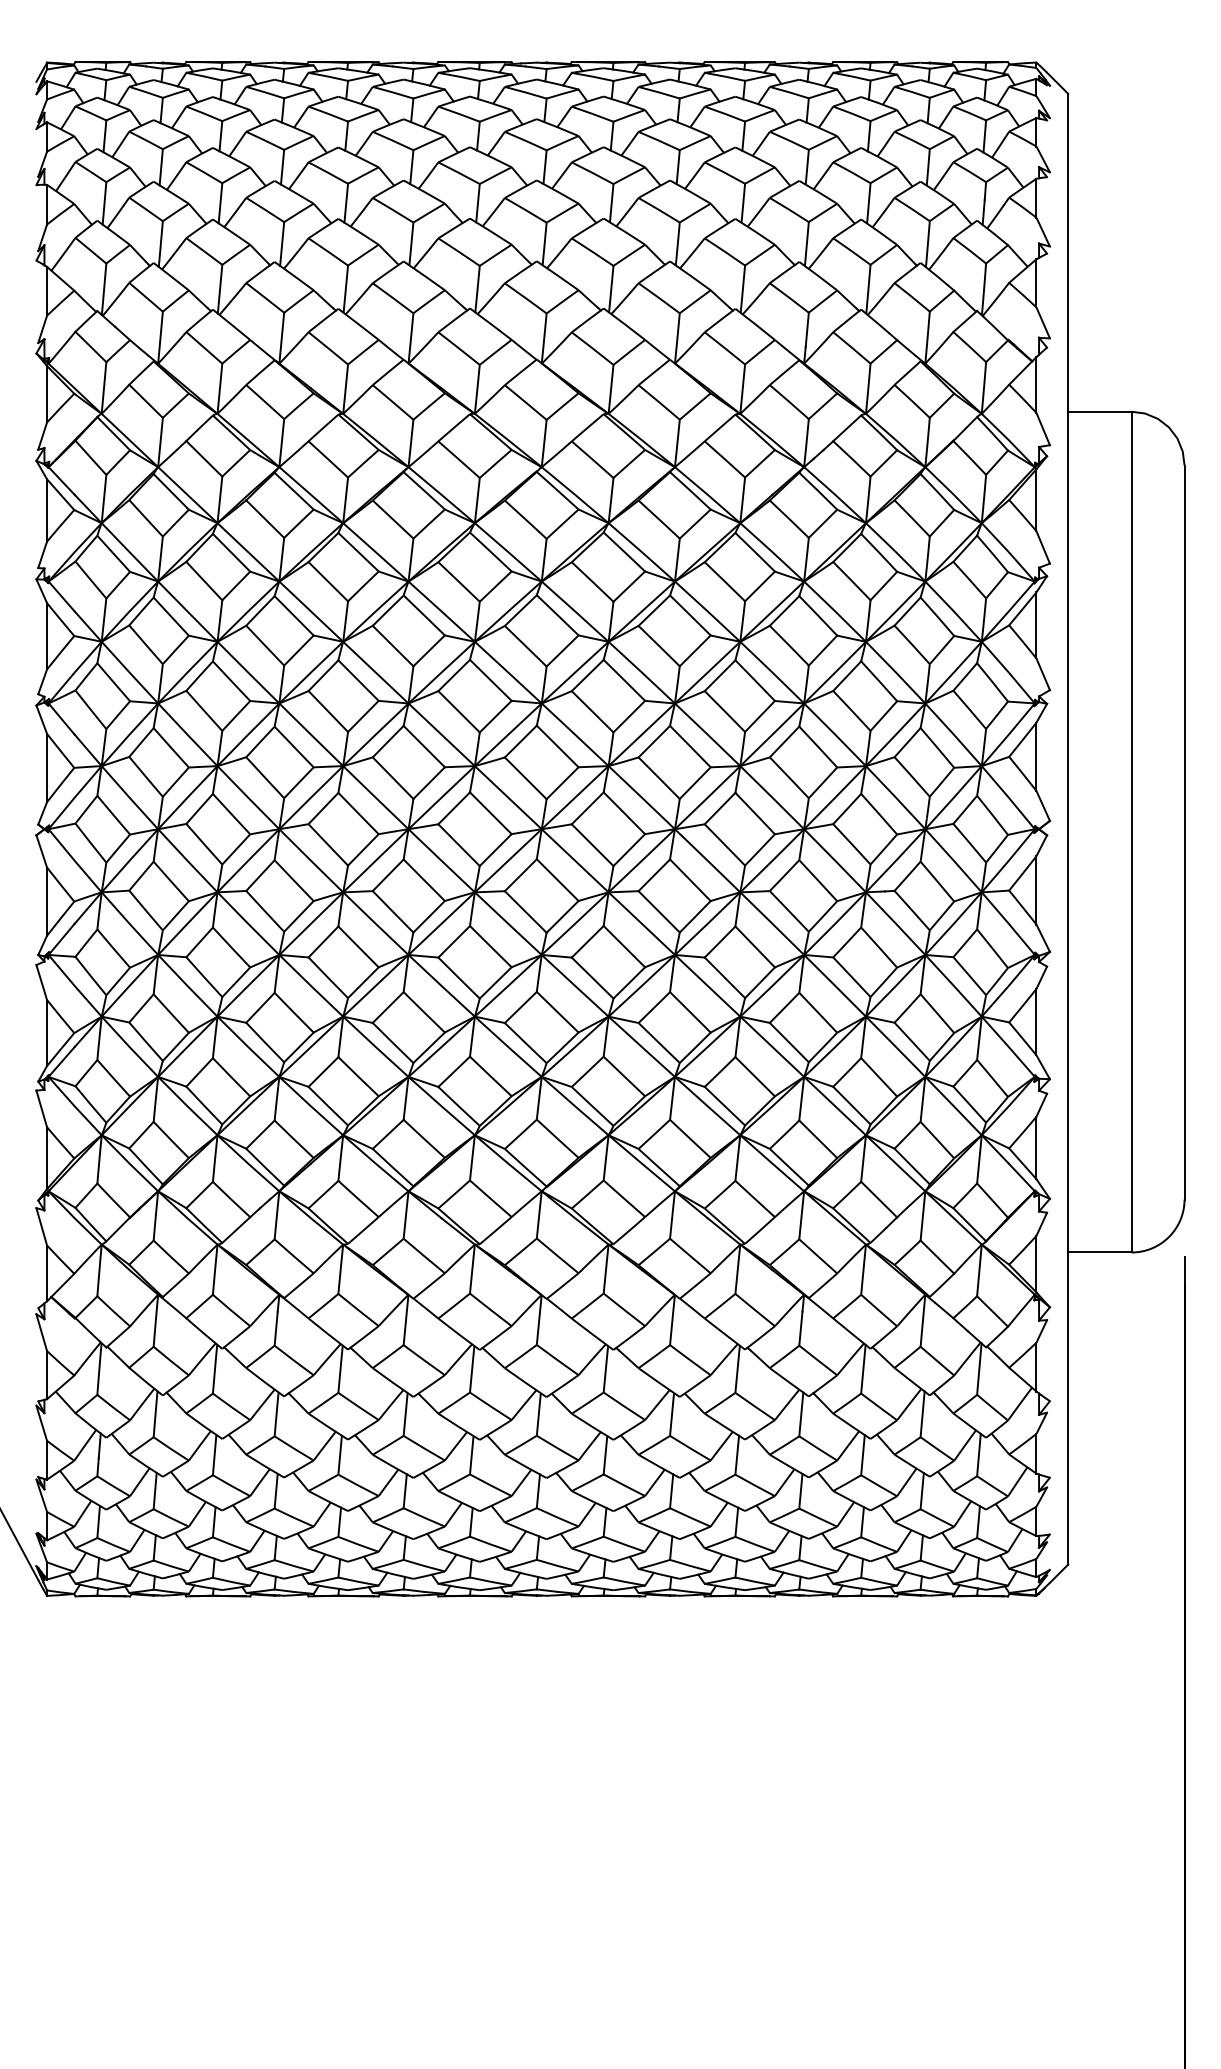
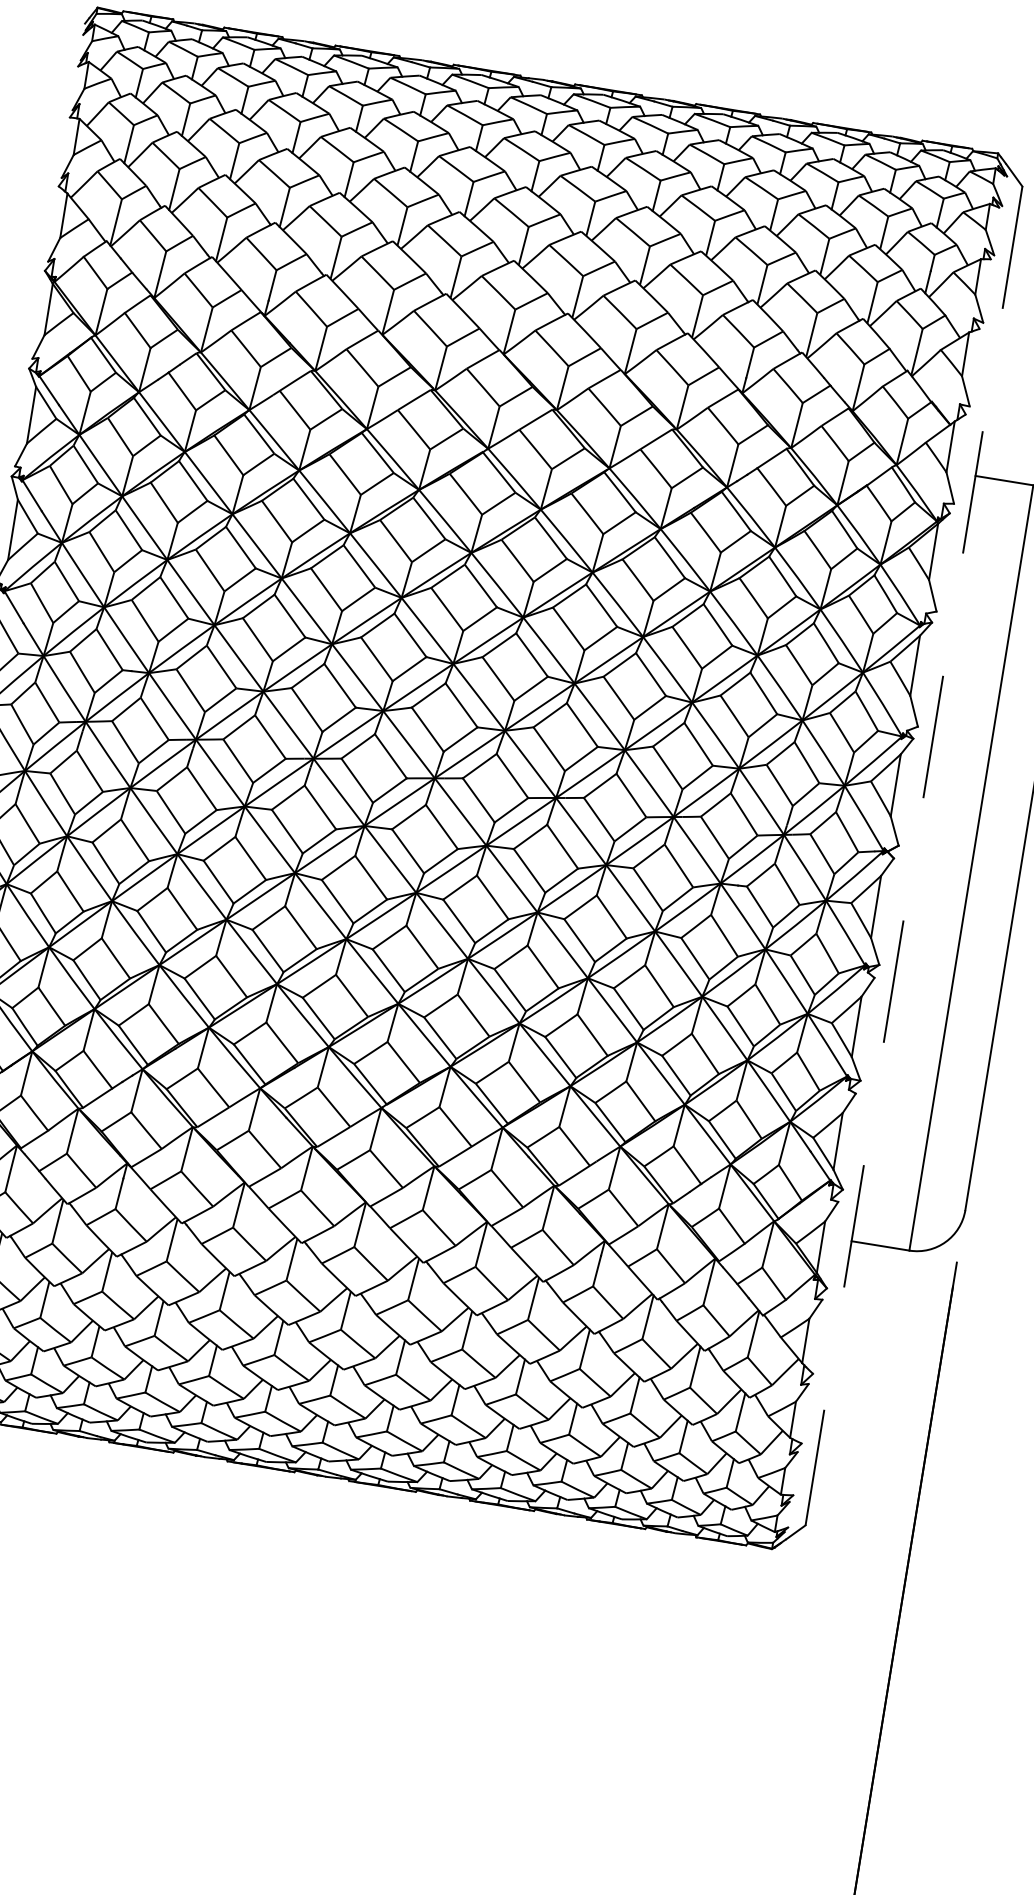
line: (1068, 829) -> (914, 856), solid -> dashed

